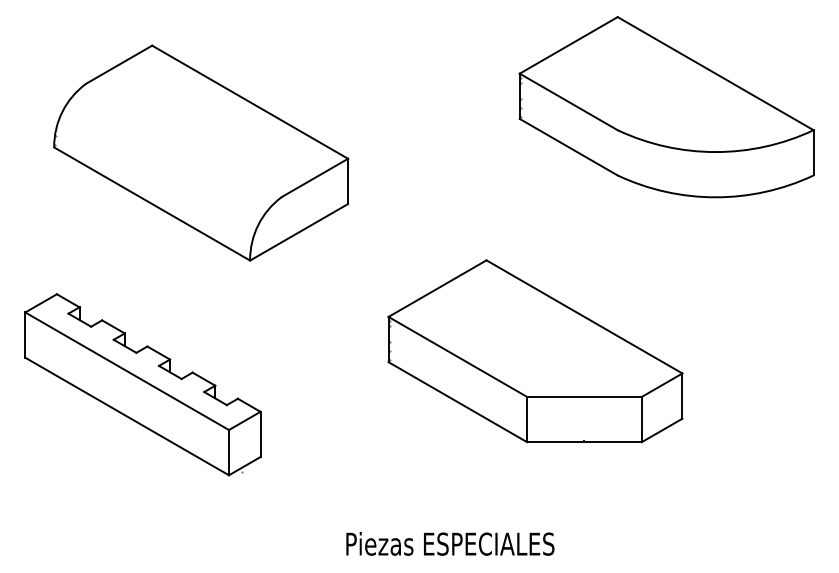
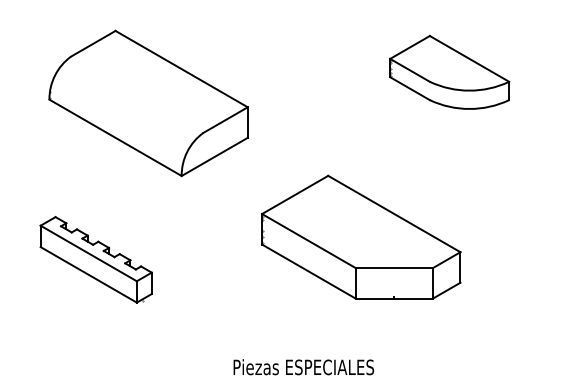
part: (666, 107) -> (449, 72), size x0.6
part: (200, 153) -> (148, 103), moved
part: (141, 384) -> (95, 259), size x0.7

